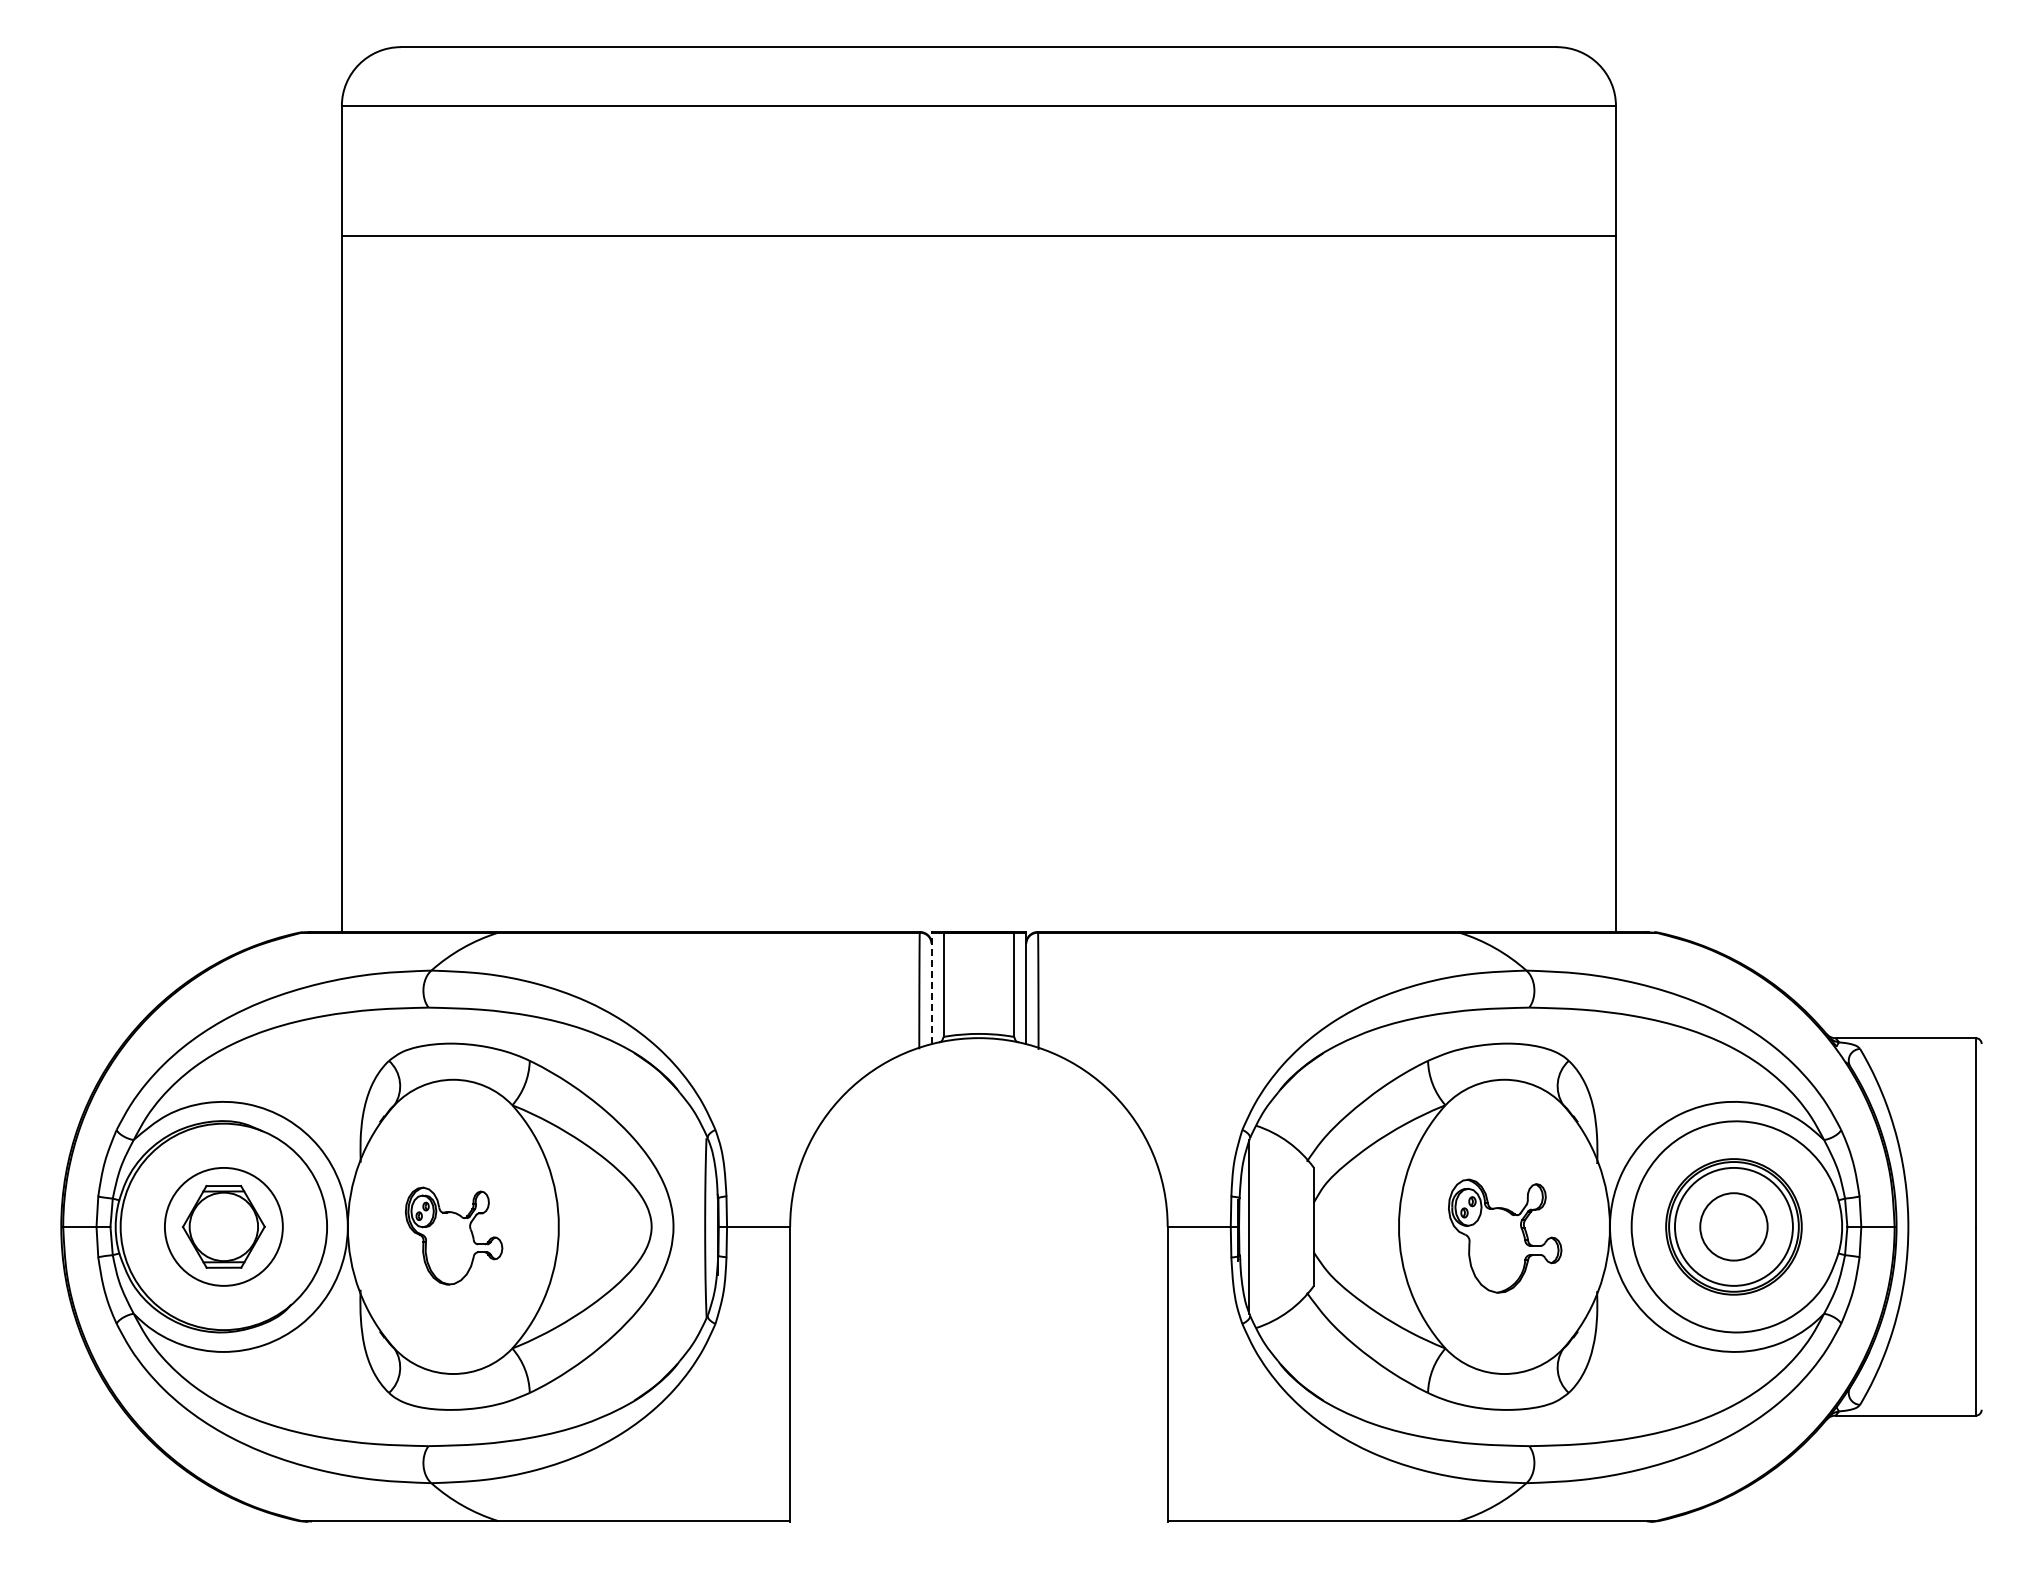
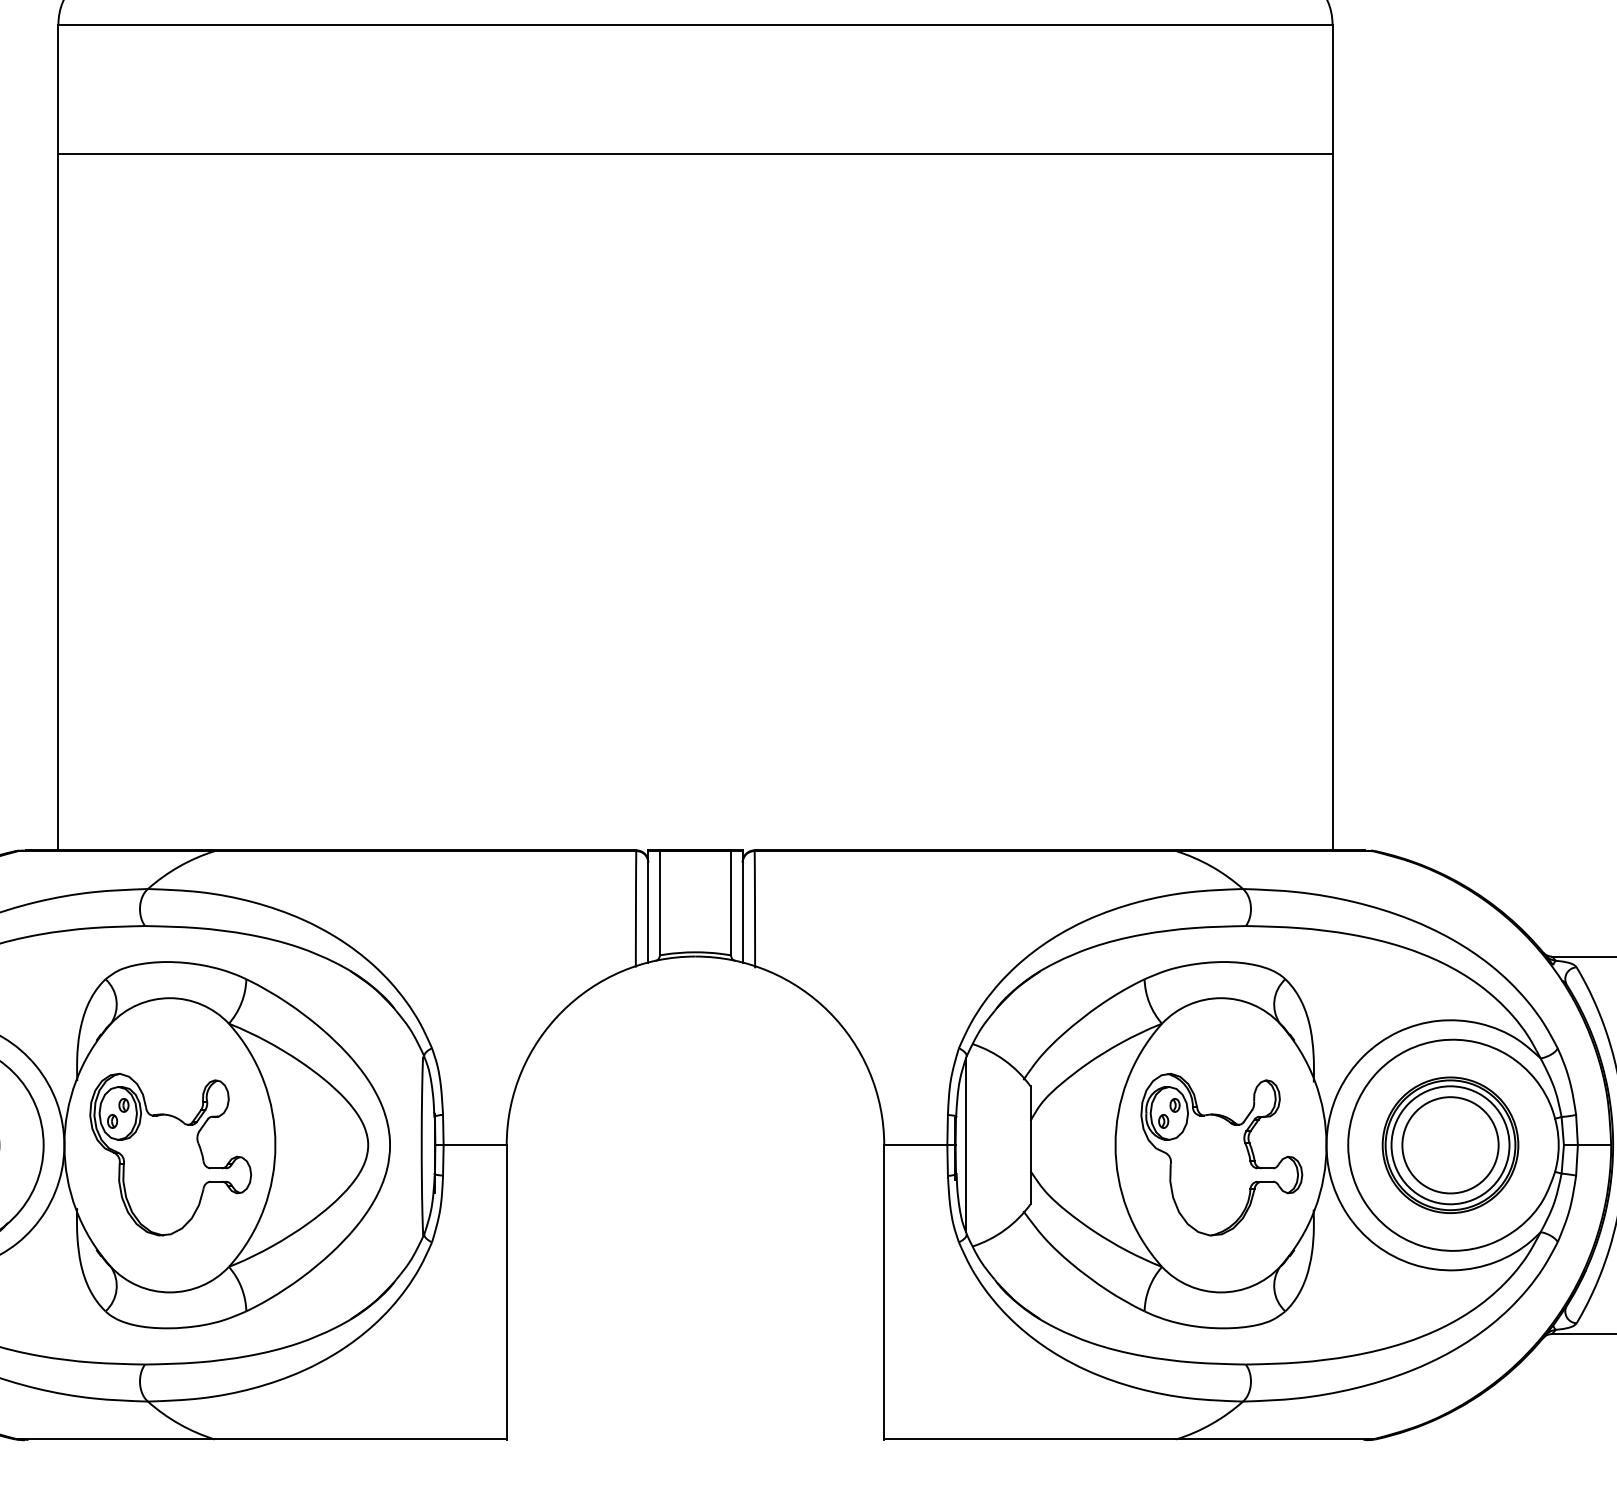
line: (931, 988) -> (648, 906), dashed -> solid
circle: (1733, 1226) -> (1450, 1144), size x1.43
part: (453, 1235) -> (170, 1153), size x1.67
part: (1504, 1235) -> (1221, 1153), size x1.43

